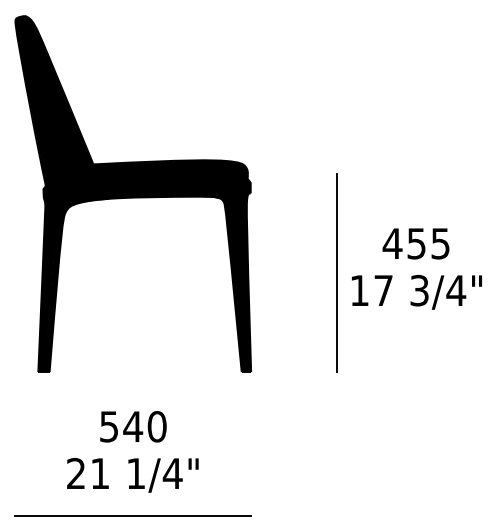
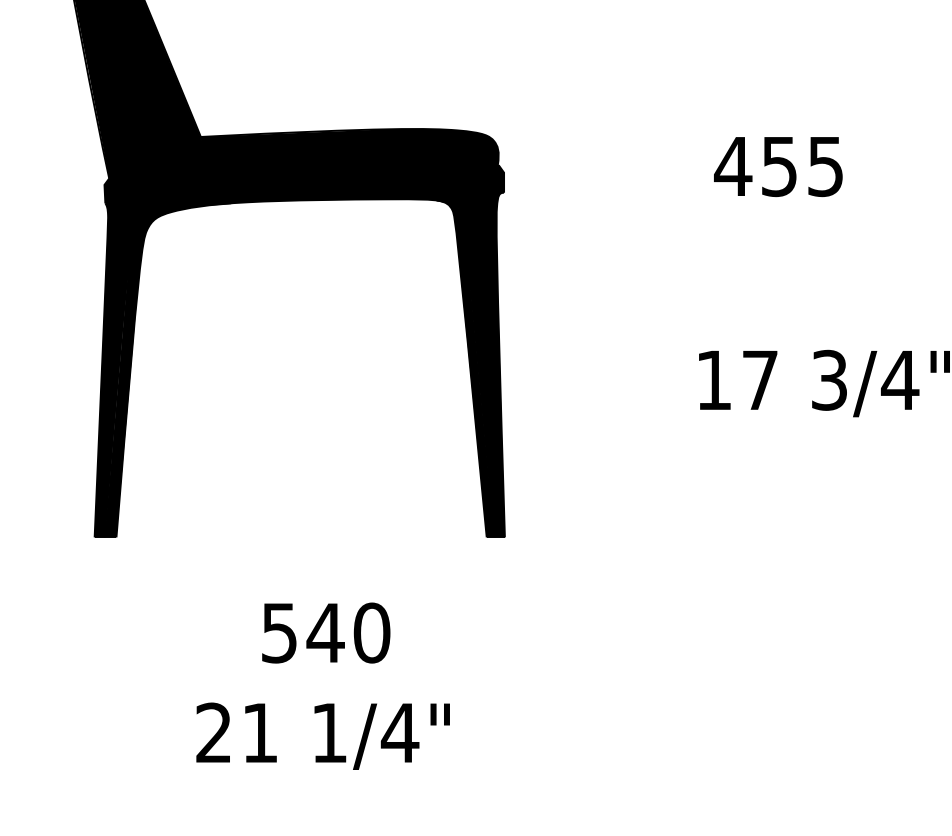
text: (415, 243) -> (777, 166), moved
line: (337, 272) -> (671, 345), removed
text: (133, 426) -> (326, 632), moved
text: (132, 475) -> (322, 736), moved
line: (133, 516) -> (278, 815), removed

